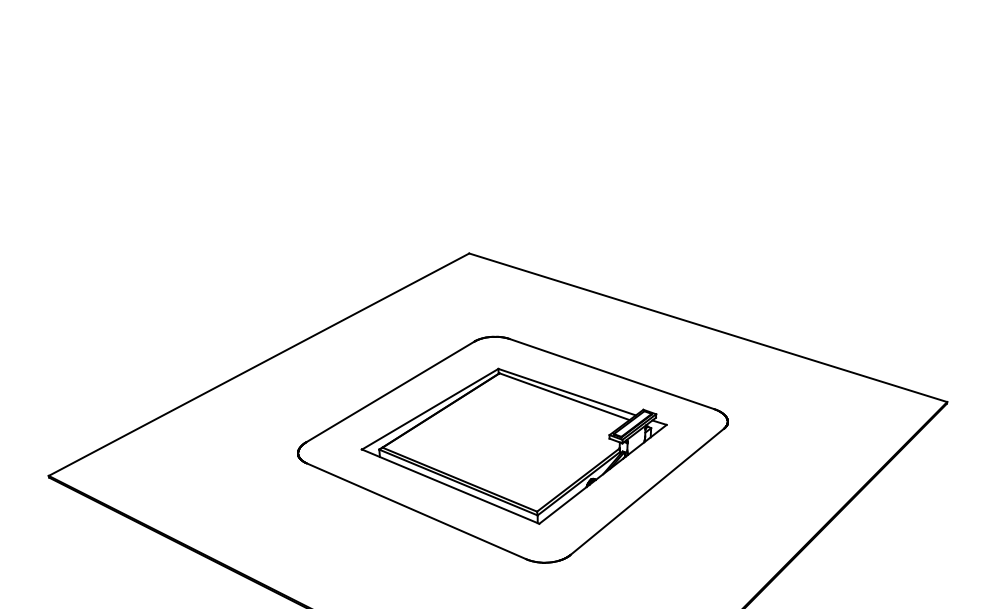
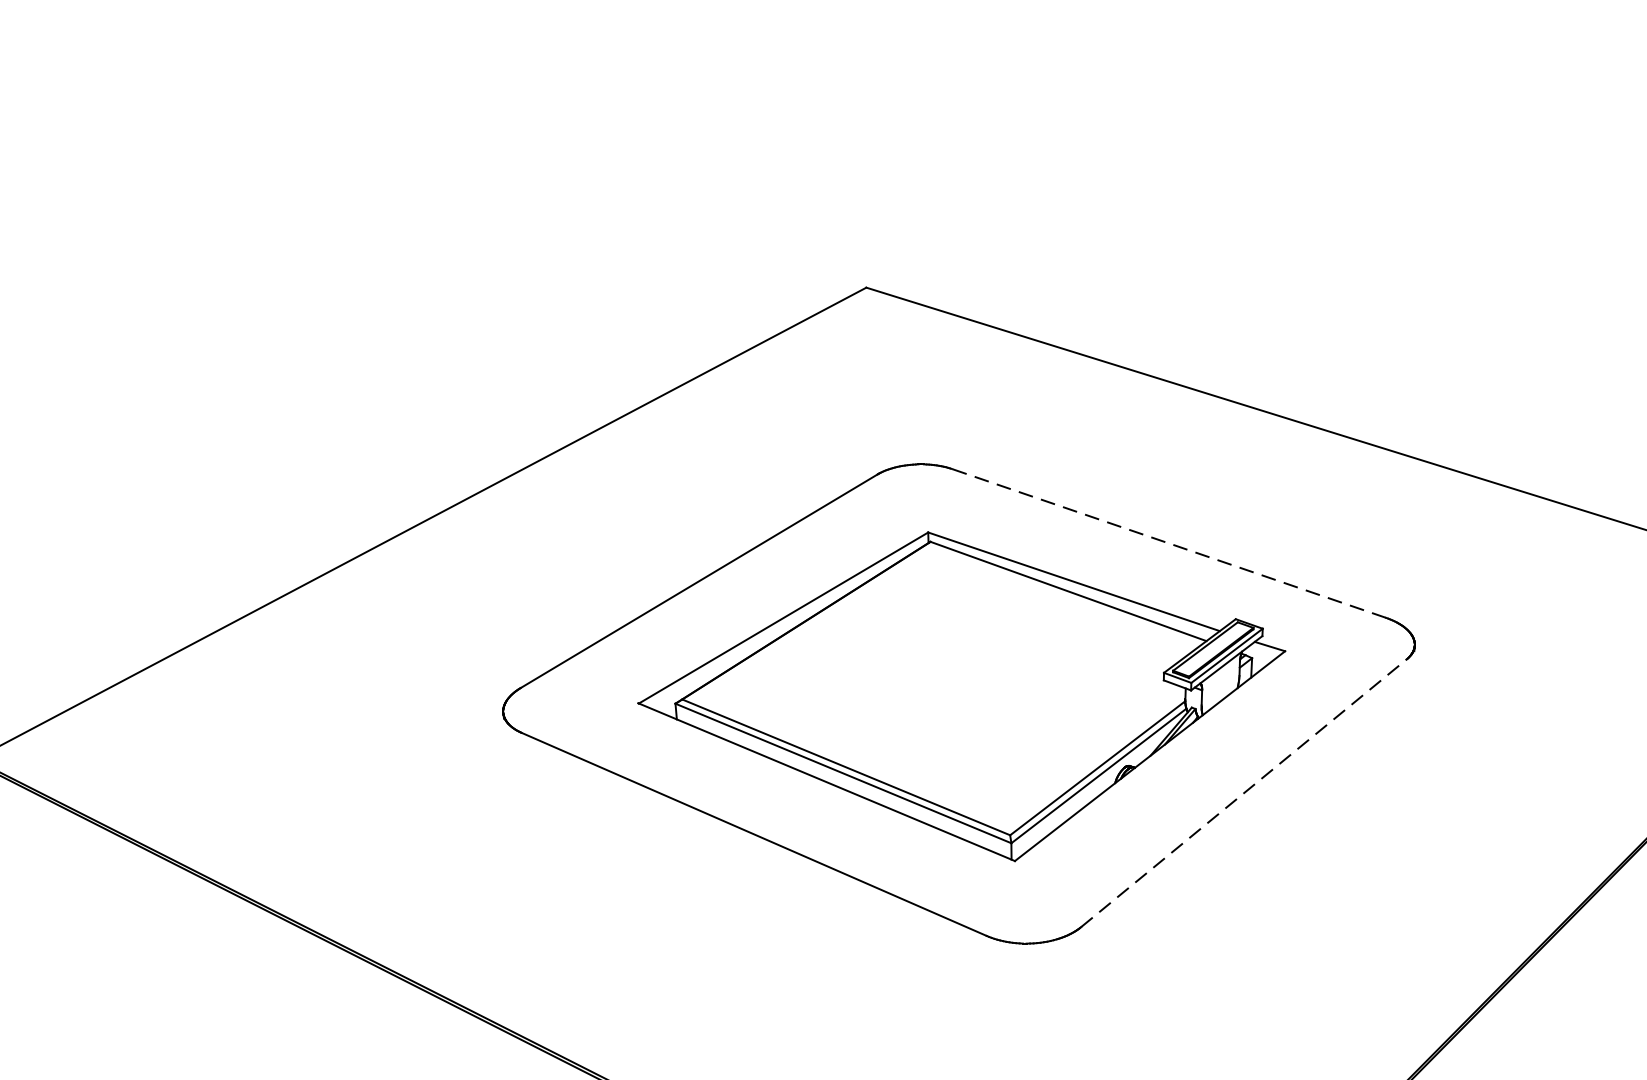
line: (611, 373) -> (1168, 542), solid -> dashed
line: (647, 491) -> (1244, 792), solid -> dashed

